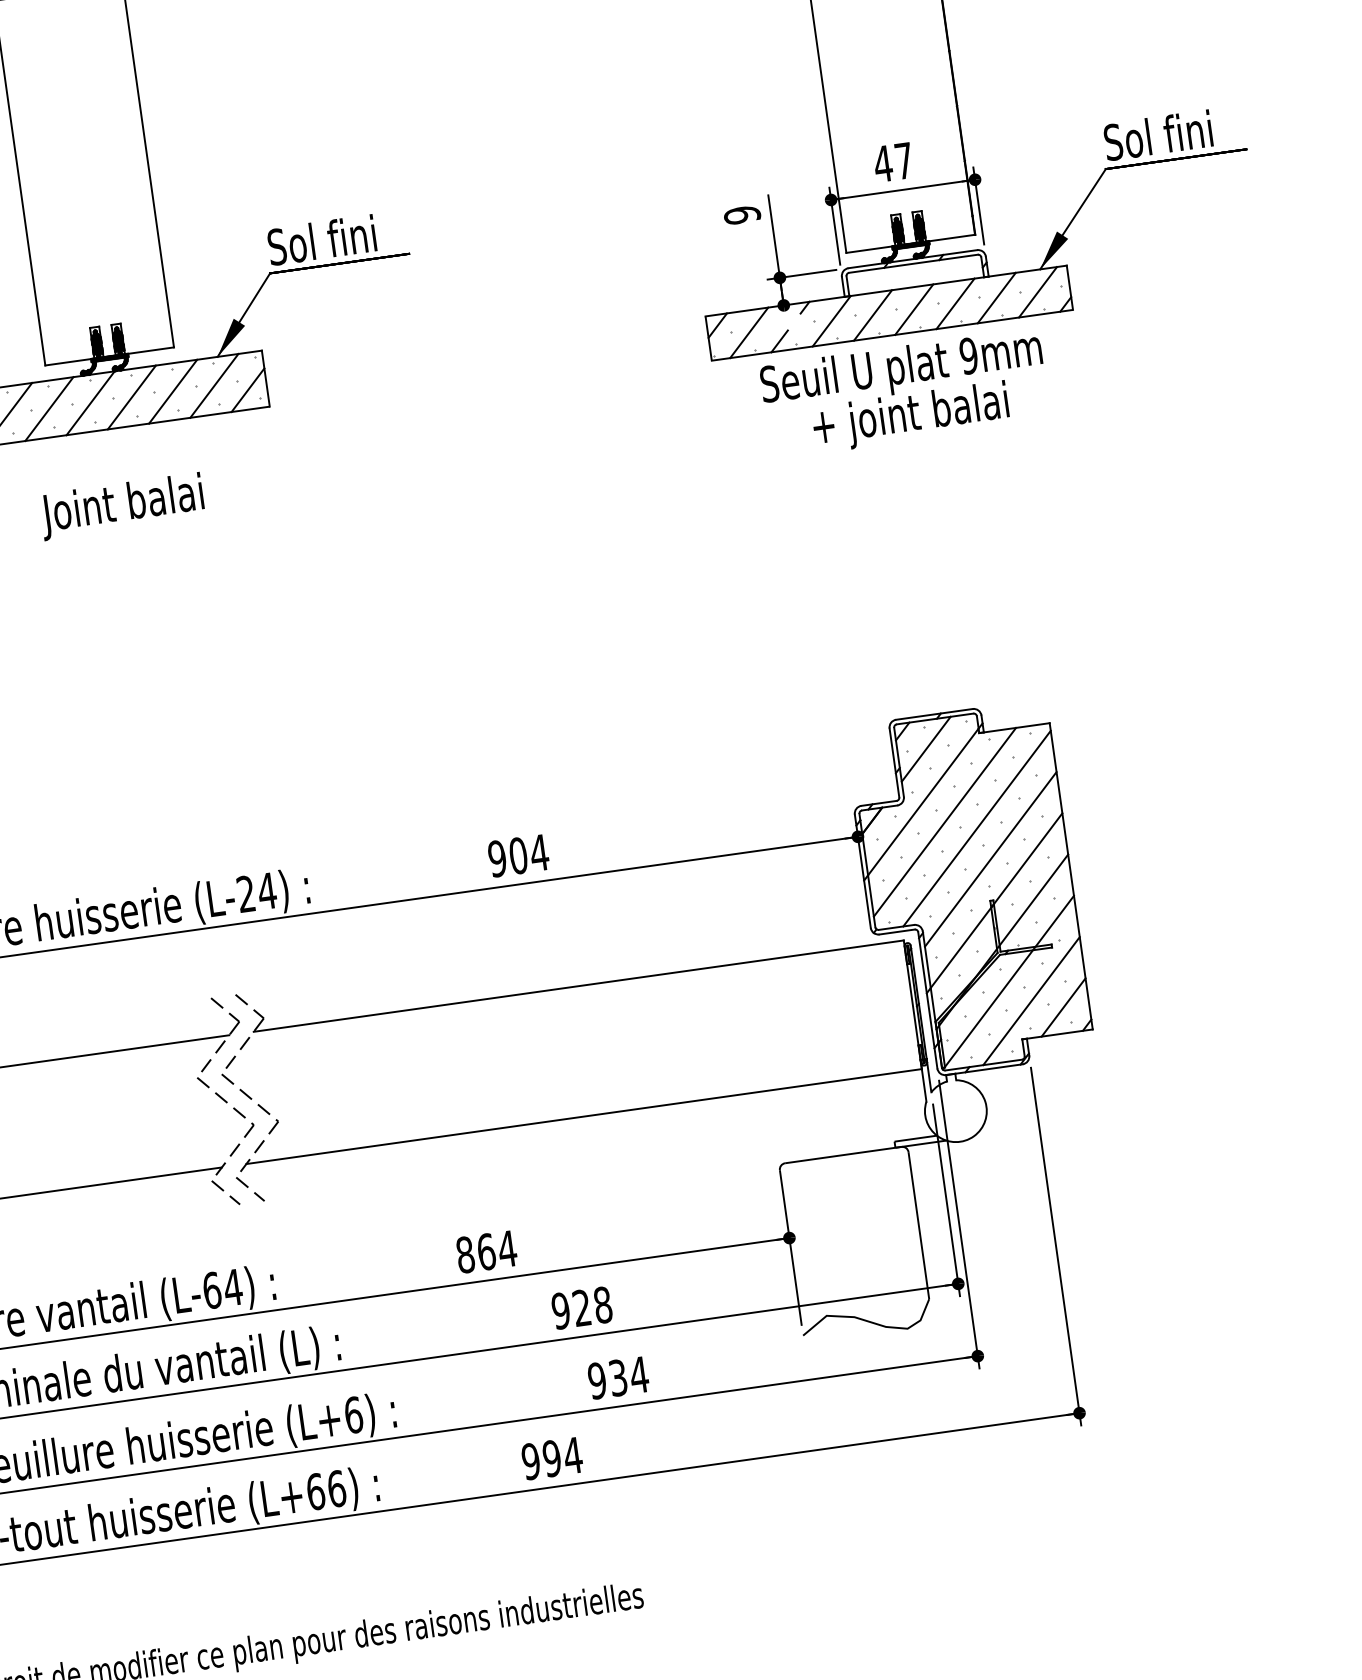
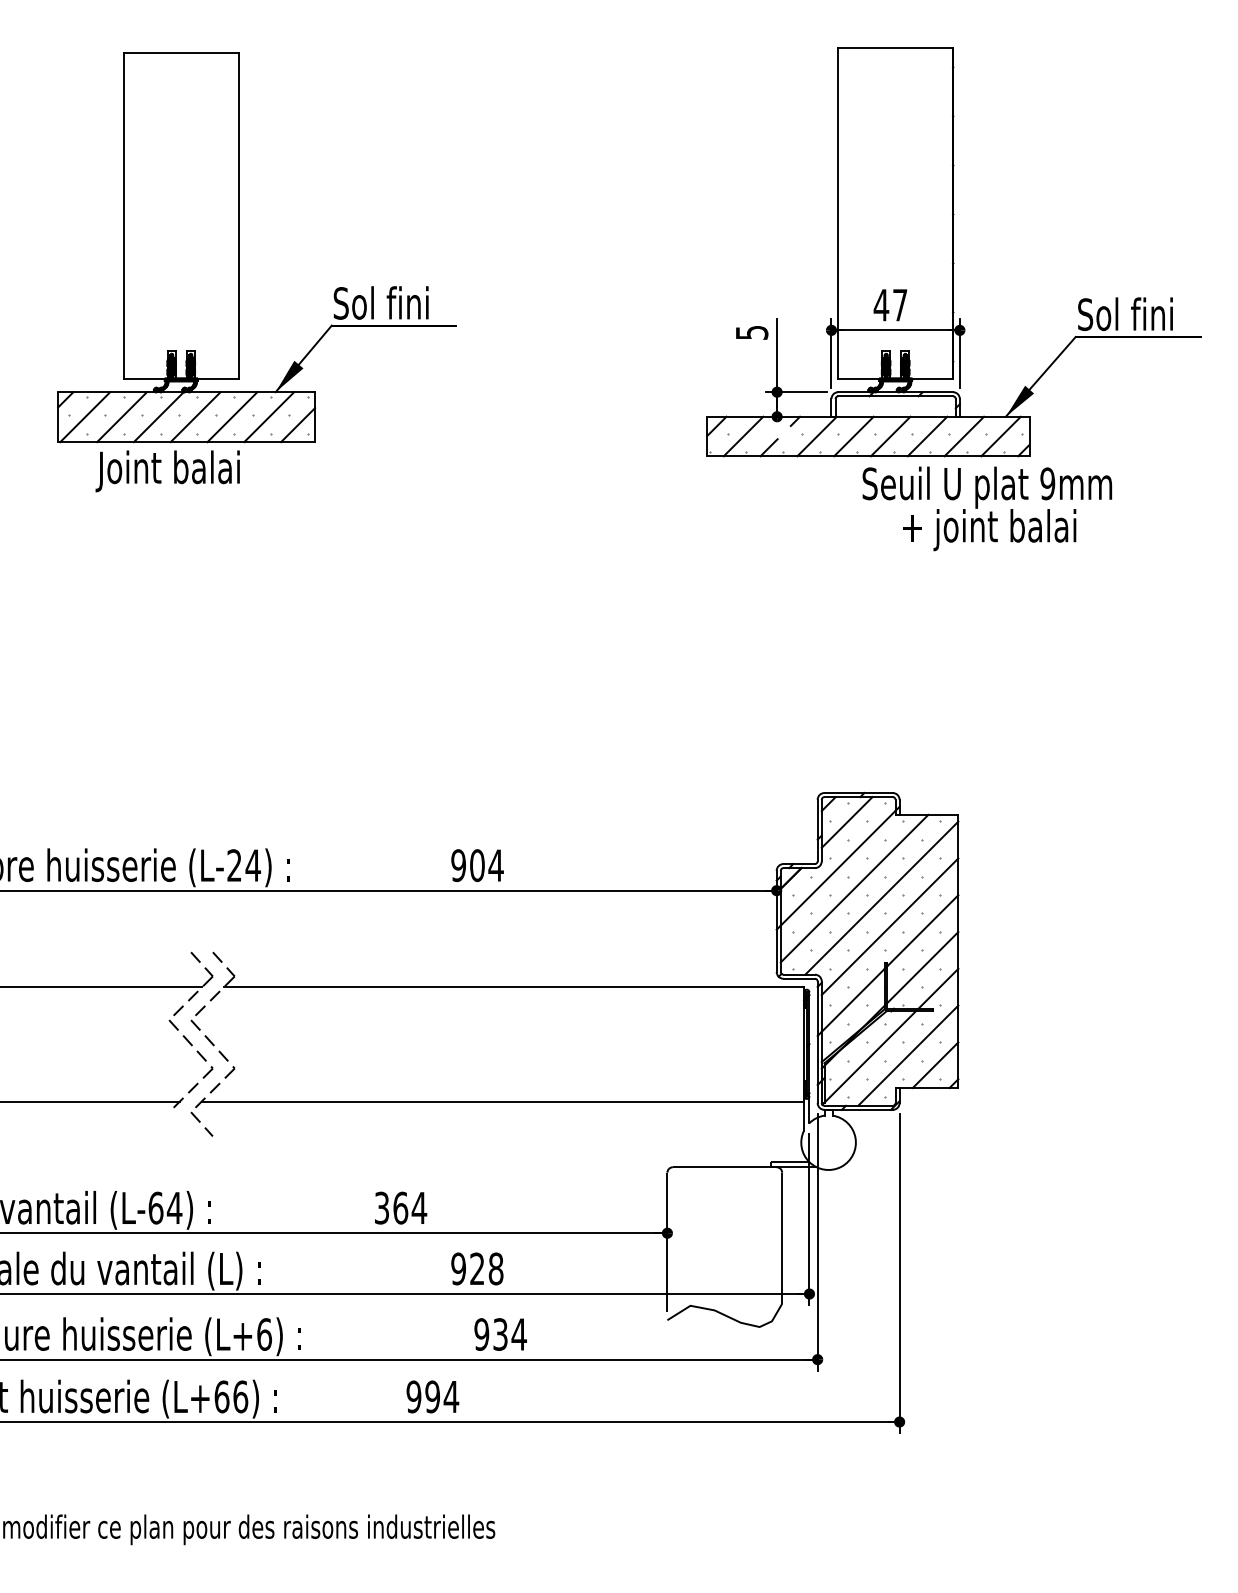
text: (741, 214) -> (751, 332), 9 -> 5
text: (905, 393) -> (987, 508), moved
text: (121, 506) -> (167, 471), moved
line: (226, 1192) -> (180, 1124), removed
text: (464, 1254) -> (381, 1207), 864 -> 364

